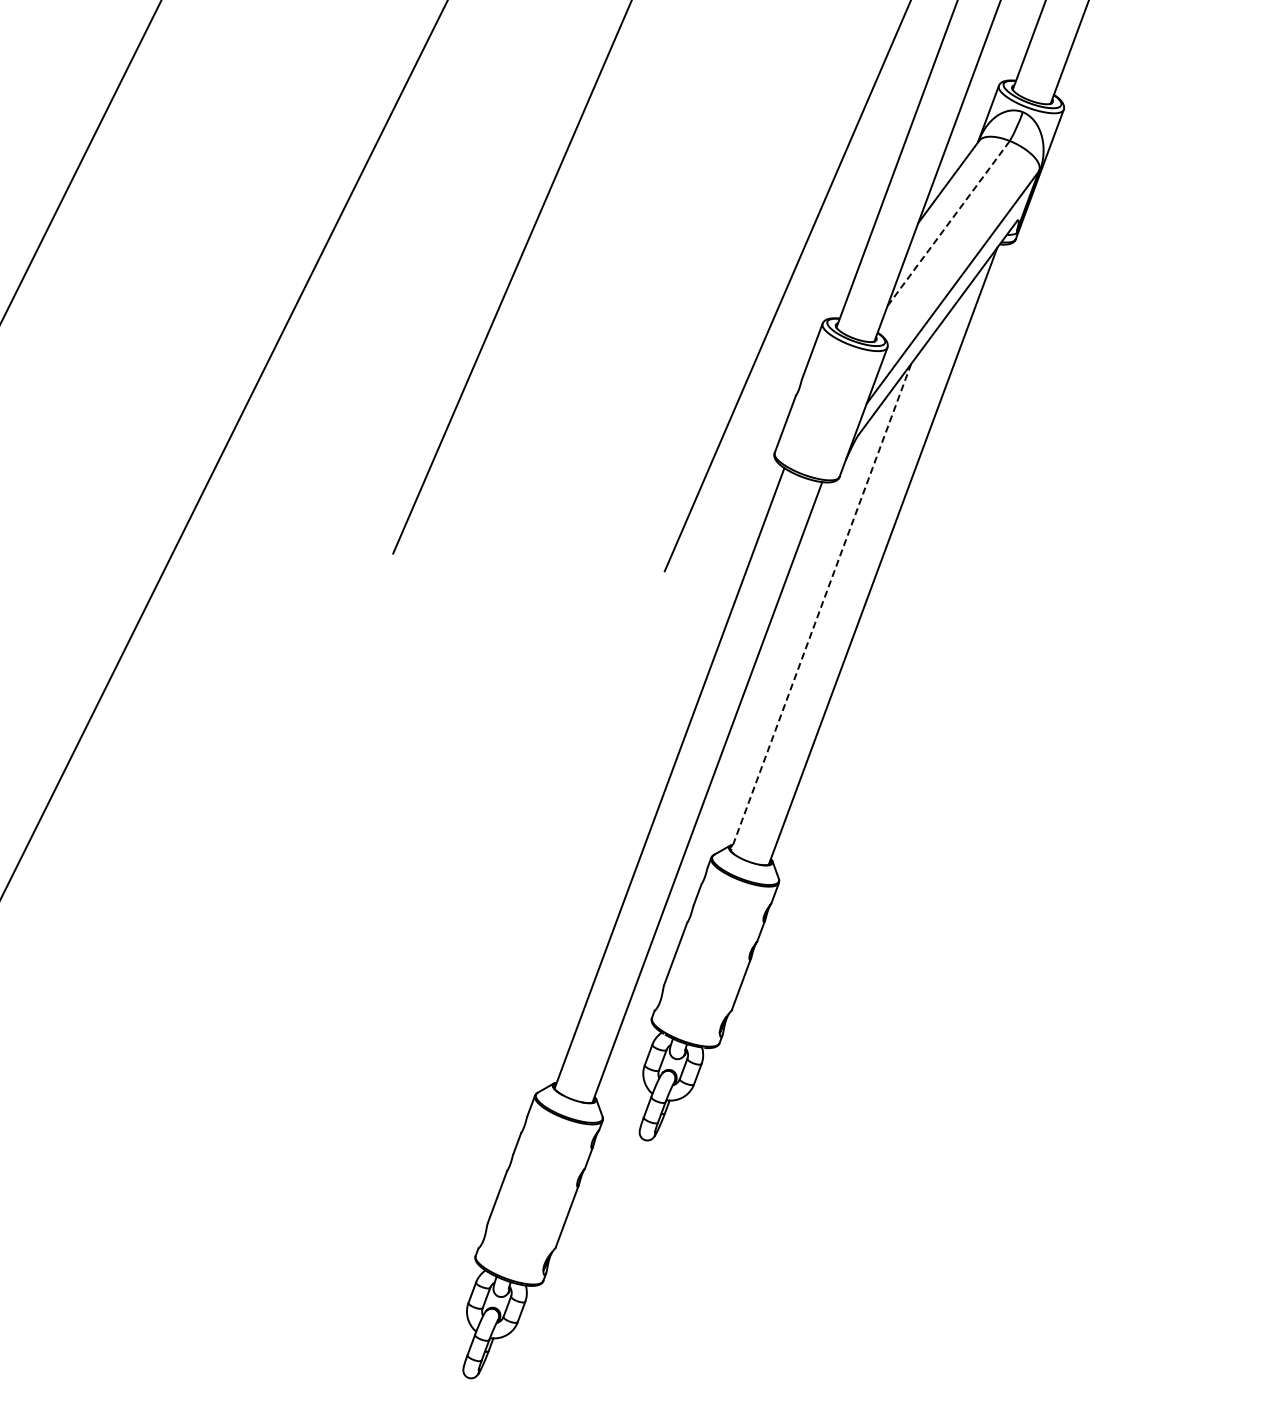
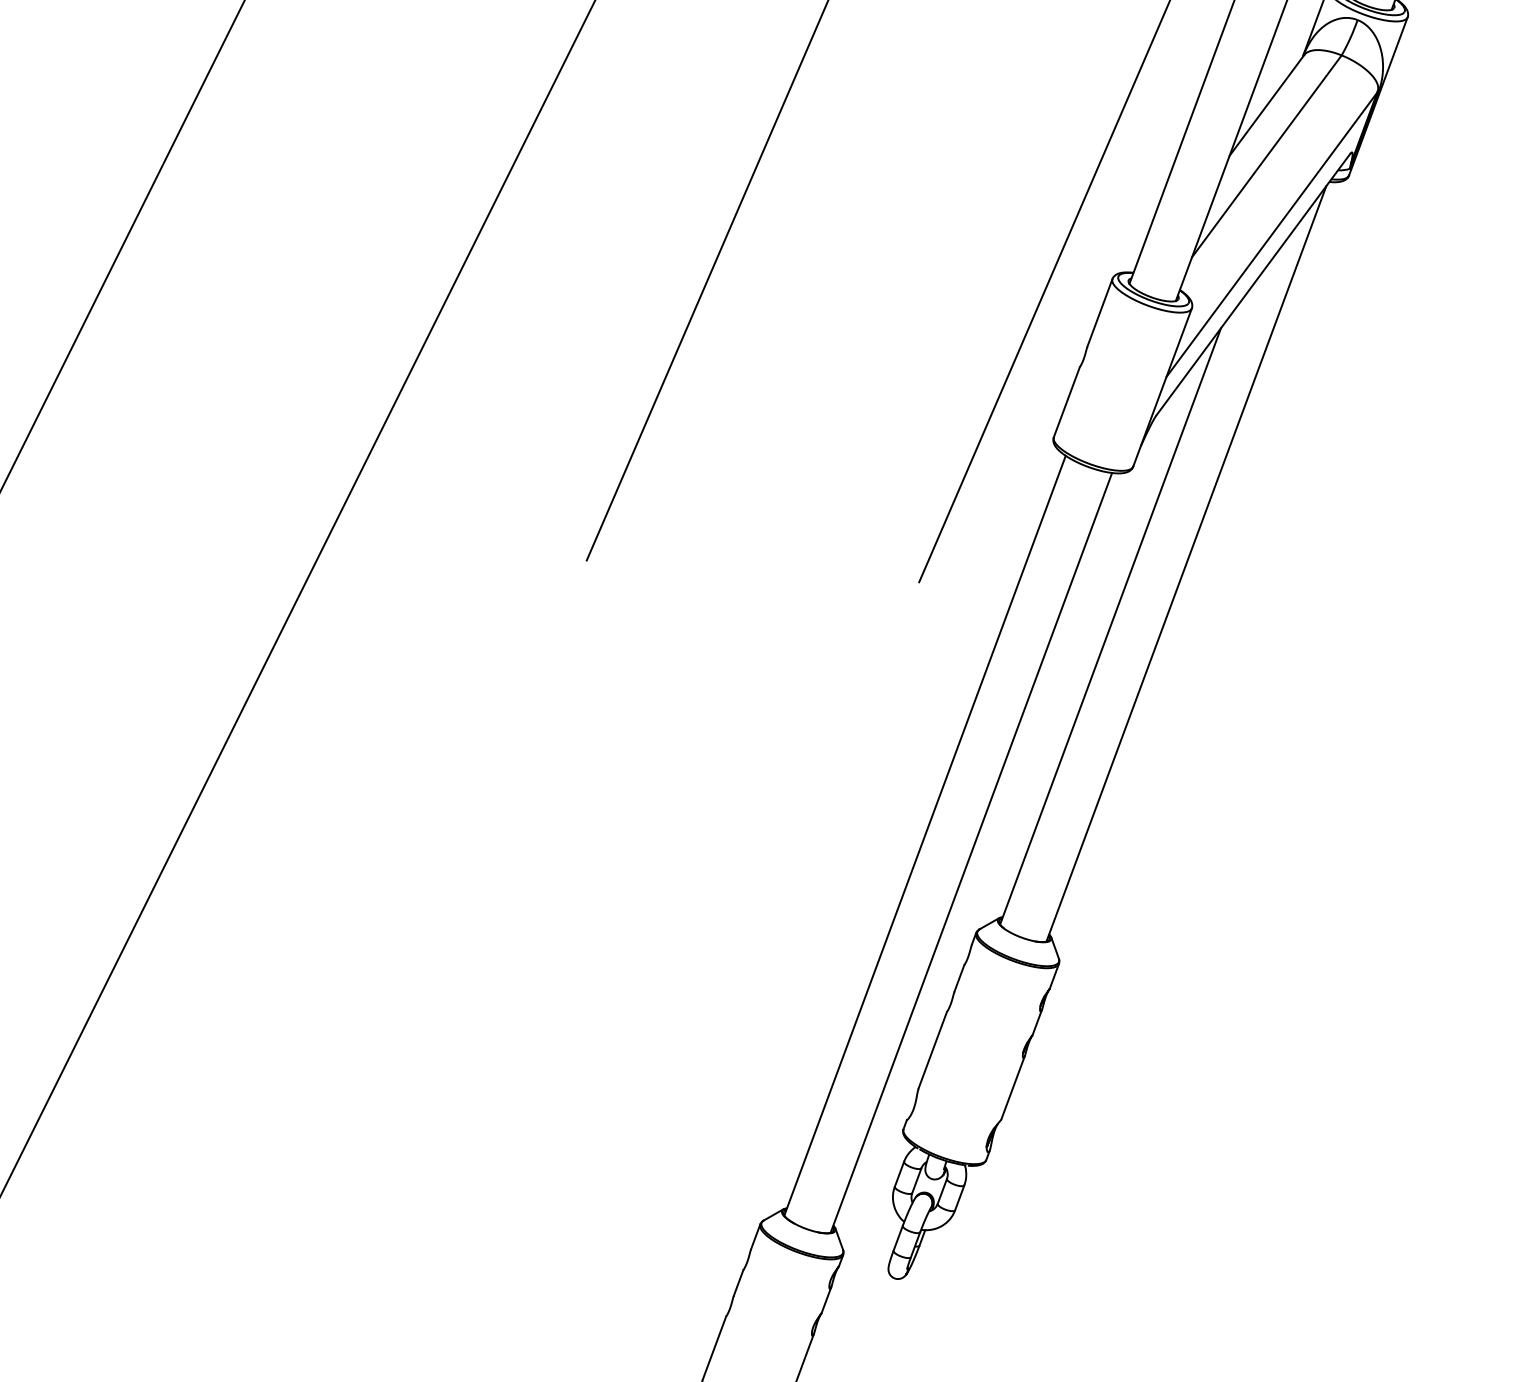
line: (948, 223) -> (1266, 156), dashed -> solid
line: (821, 607) -> (1111, 626), dashed -> solid

